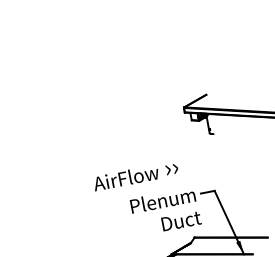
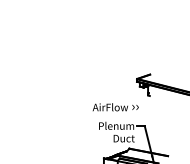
text: (135, 176) -> (115, 107), moved

